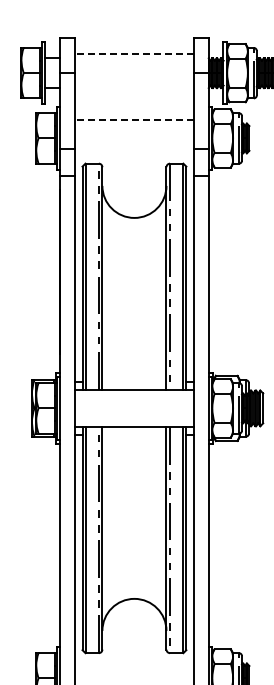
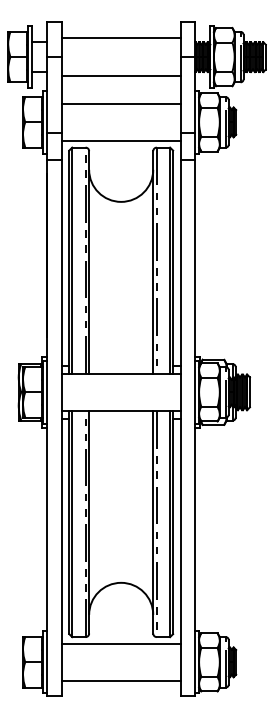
line: (133, 54) -> (120, 38), dashed -> solid
line: (133, 91) -> (120, 75), added
line: (133, 119) -> (120, 103), dashed -> solid
line: (133, 157) -> (120, 141), added
line: (133, 659) -> (120, 643), added

